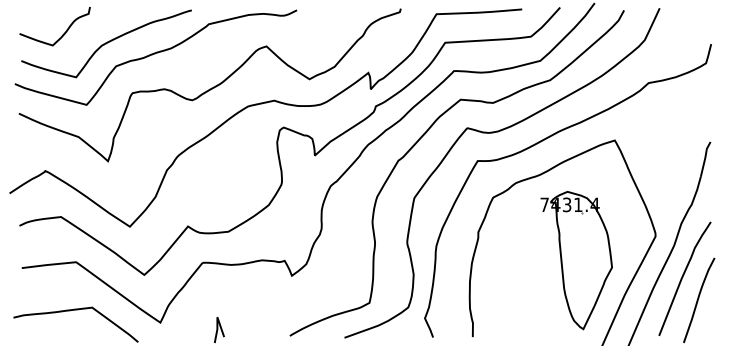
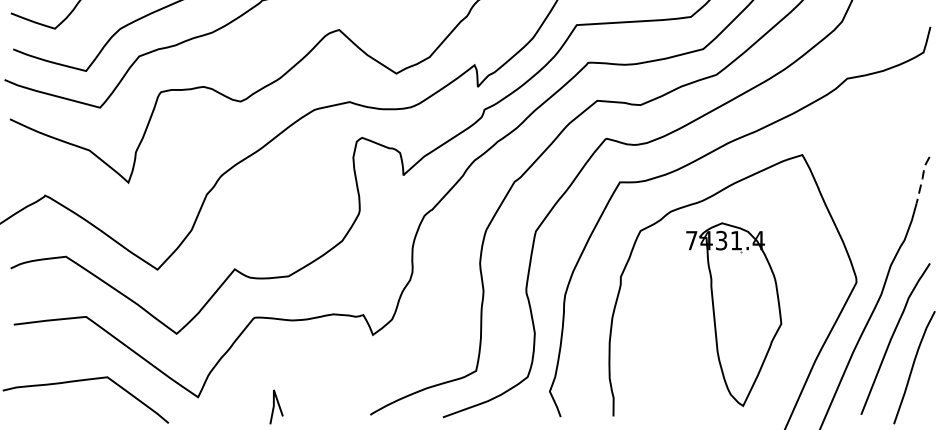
line: (705, 158) -> (922, 178), solid -> dashed
part: (576, 260) -> (734, 314), moved

